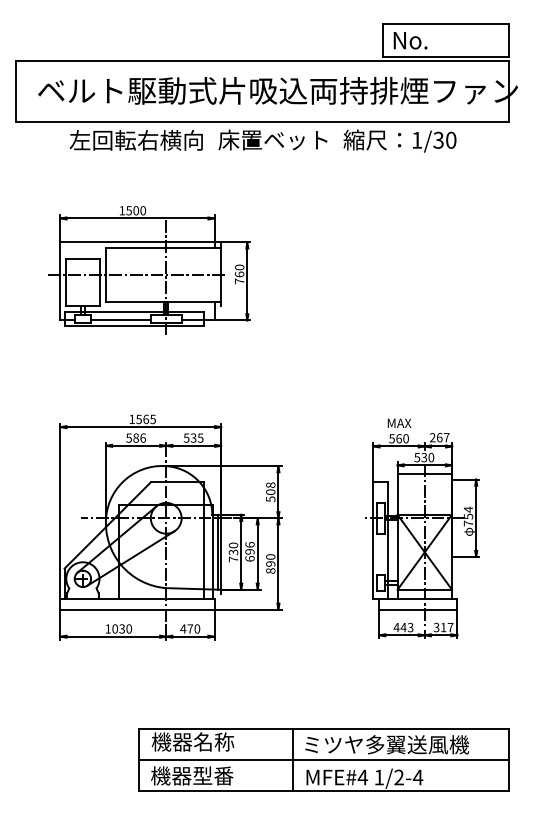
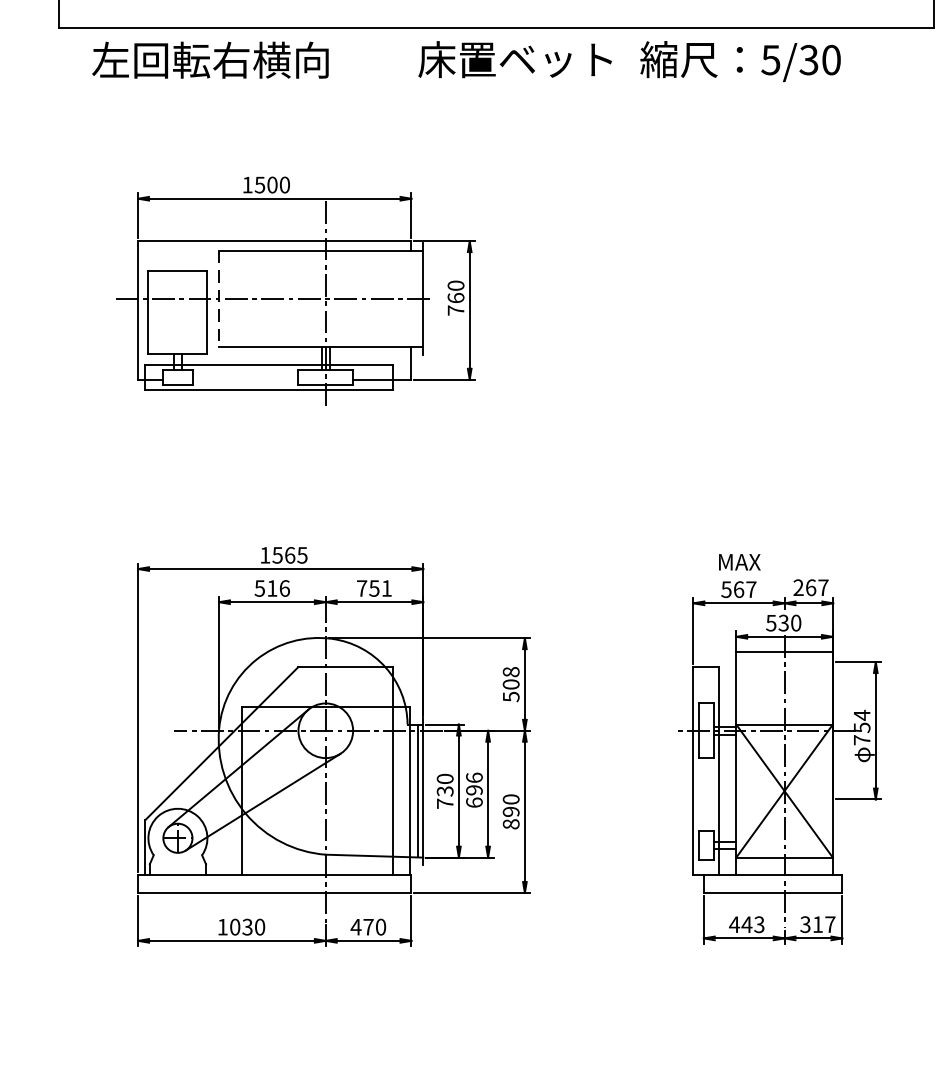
text: (135, 140) -> (209, 60), moved
text: (416, 140) -> (769, 60), 1/30 -> 5/30
line: (105, 275) -> (218, 299), solid -> dashed
line: (120, 320) -> (244, 379), removed
text: (135, 437) -> (271, 587), 586 -> 516
text: (193, 437) -> (374, 587), 535 -> 751
text: (405, 438) -> (750, 589), 560 -> 567

